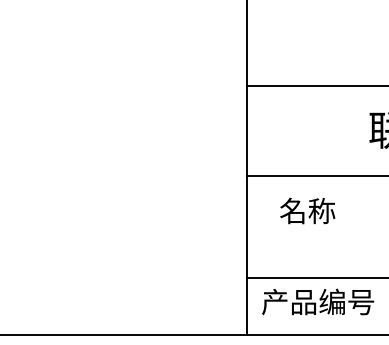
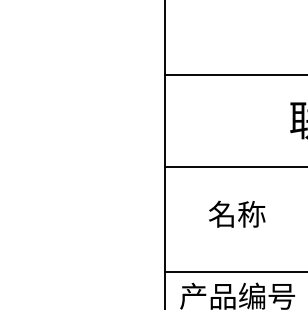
text: (307, 210) -> (236, 213), moved

